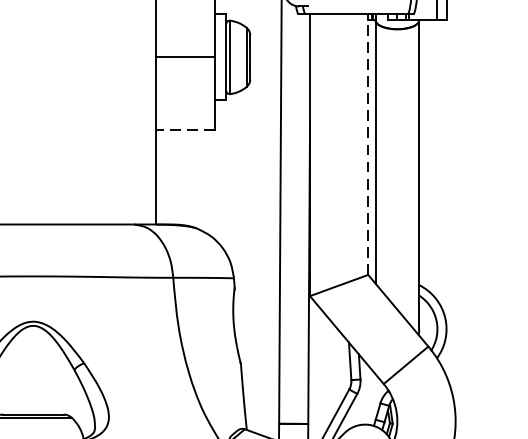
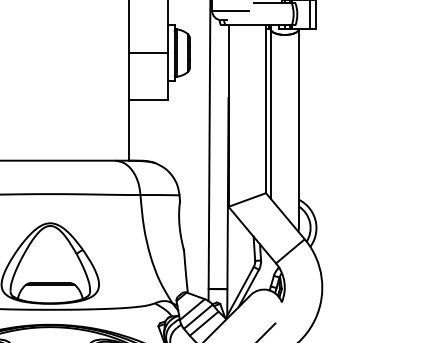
line: (184, 129) -> (147, 99), dashed -> solid
line: (368, 145) -> (266, 109), dashed -> solid

